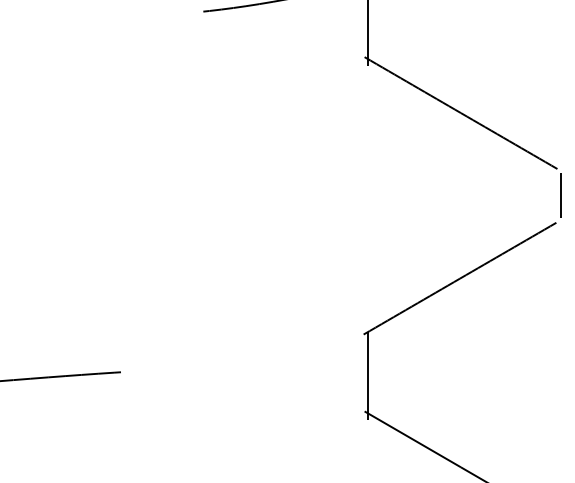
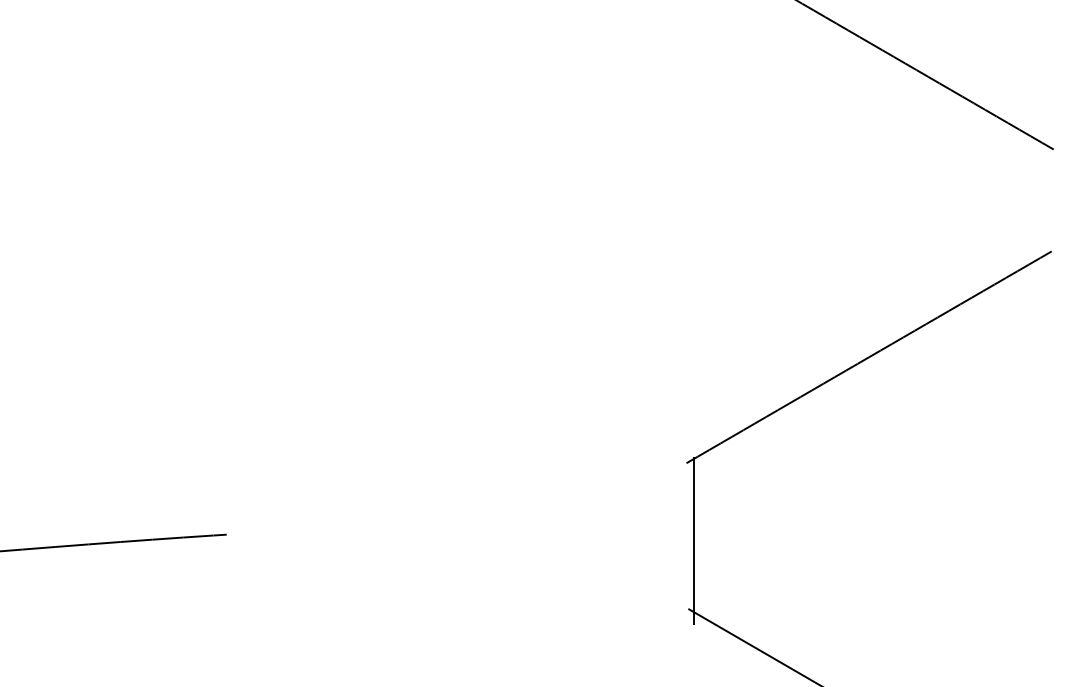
line: (560, 195) -> (1059, 199), removed

